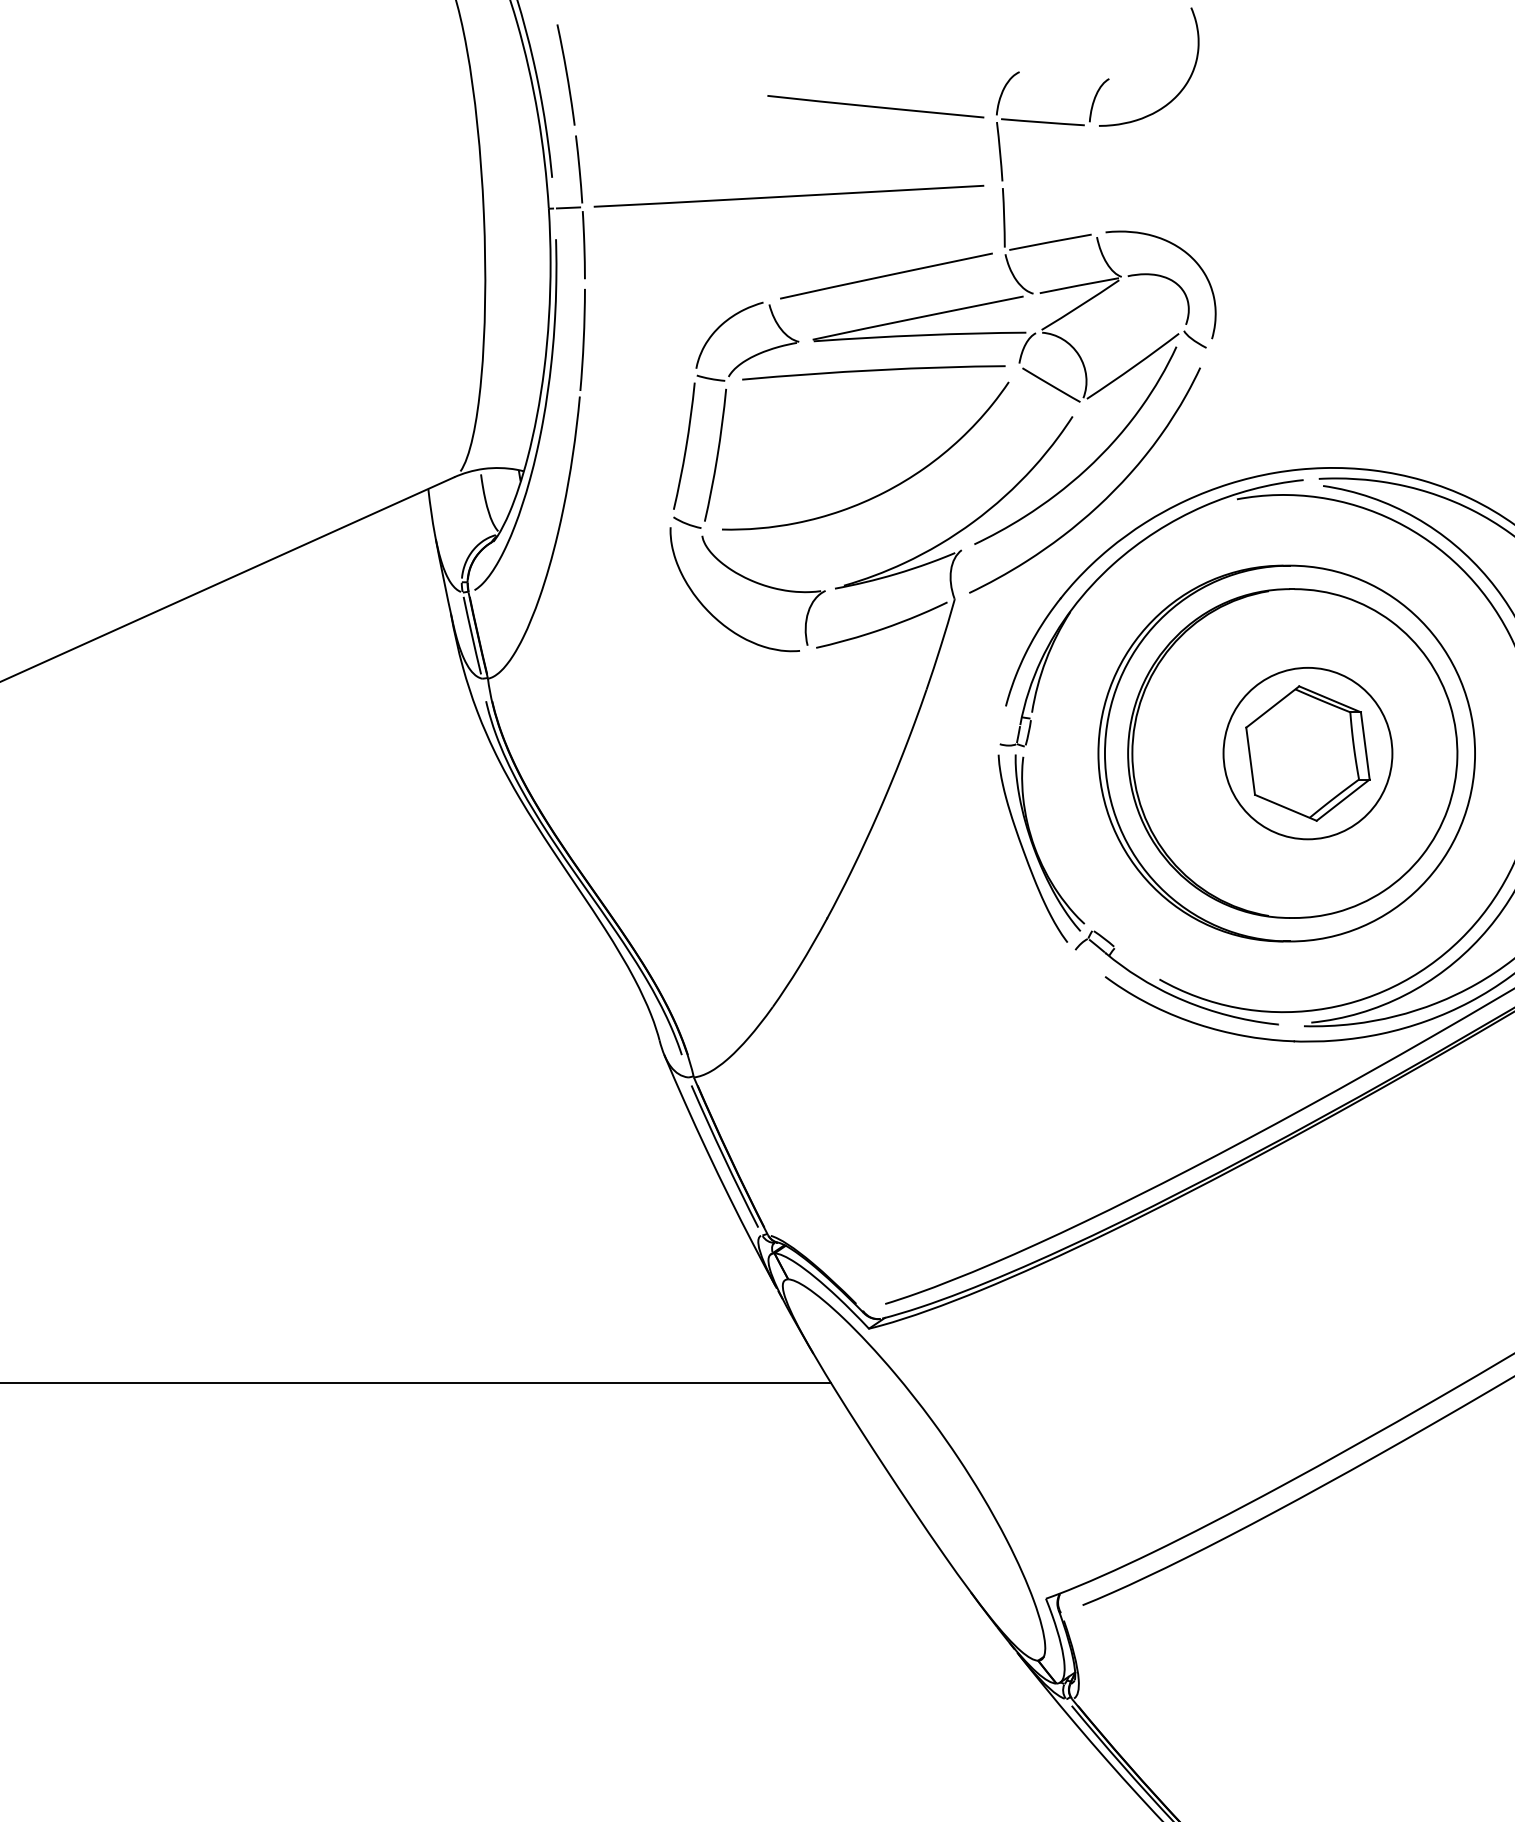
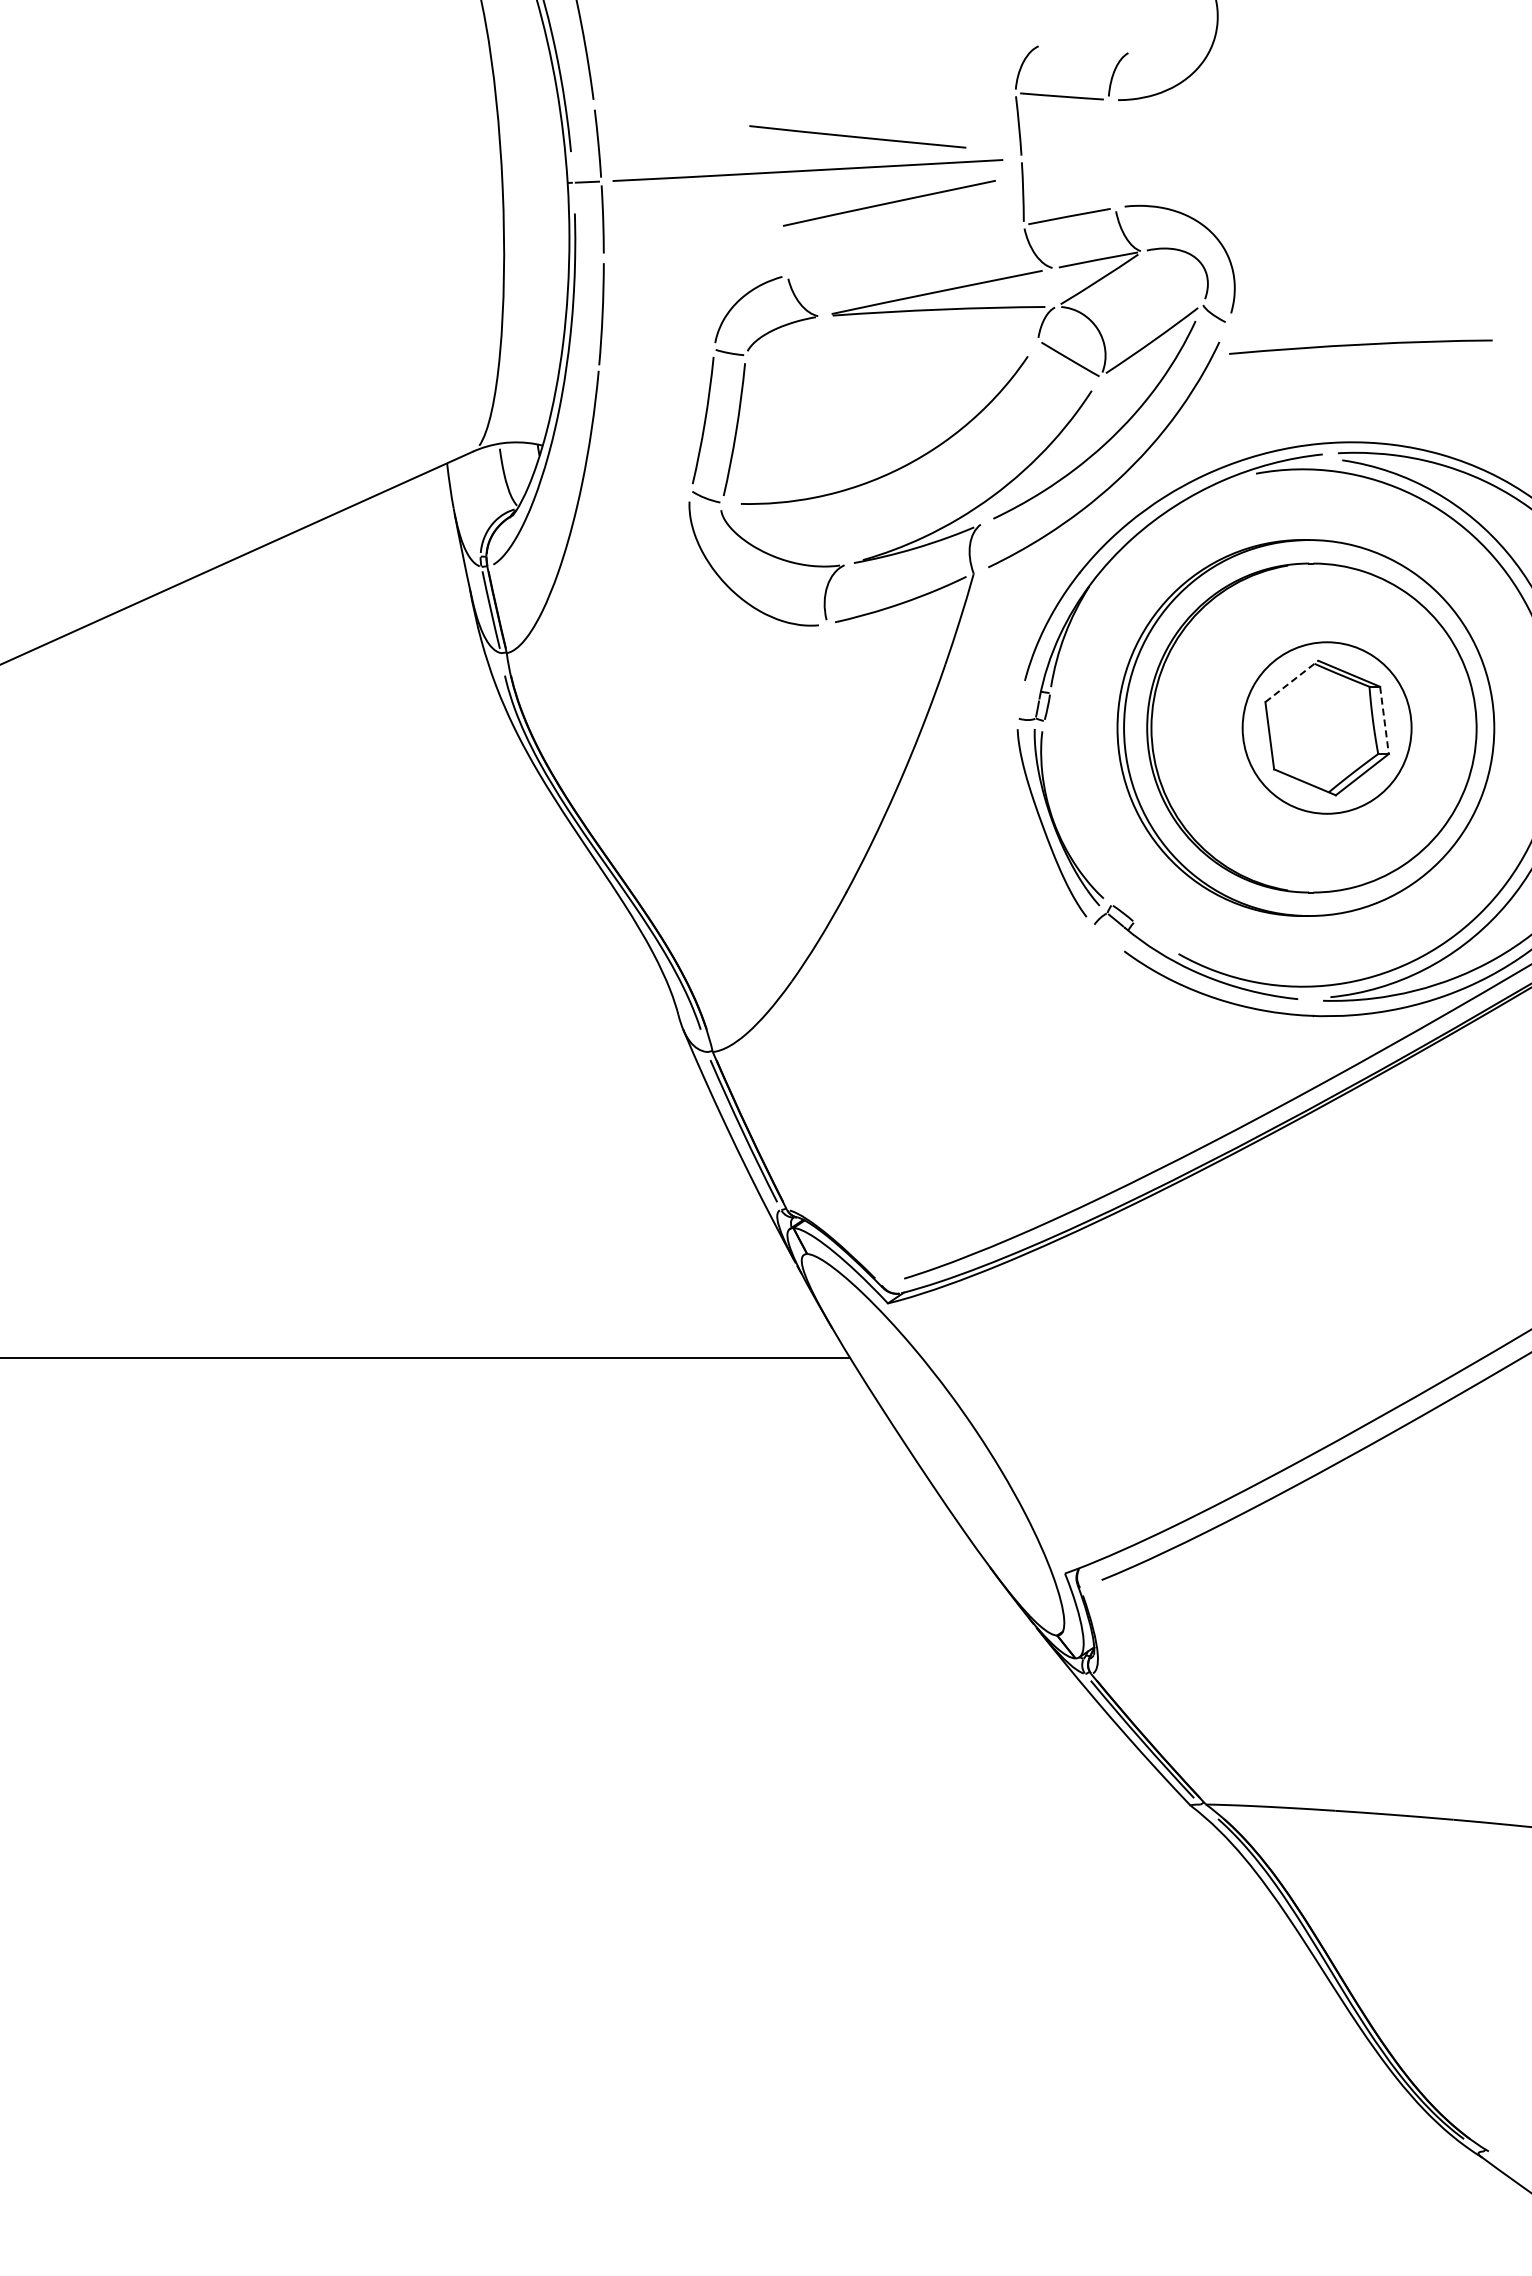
line: (875, 106) -> (857, 136), moved
line: (886, 276) -> (889, 203), moved
curve: (873, 371) -> (1360, 345), moved
line: (1272, 707) -> (1291, 681), solid -> dashed
line: (1365, 746) -> (1384, 720), solid -> dashed

